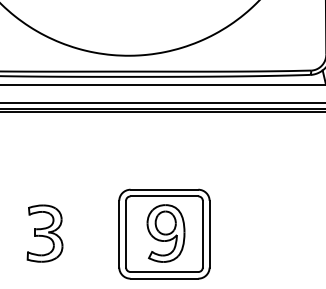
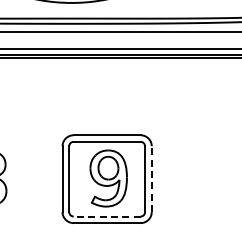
line: (209, 233) -> (151, 178), solid -> dashed
line: (164, 272) -> (107, 217), solid -> dashed

